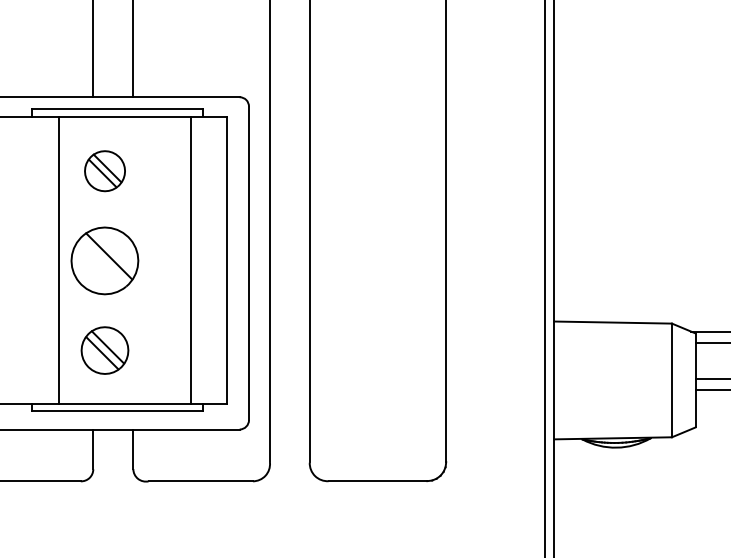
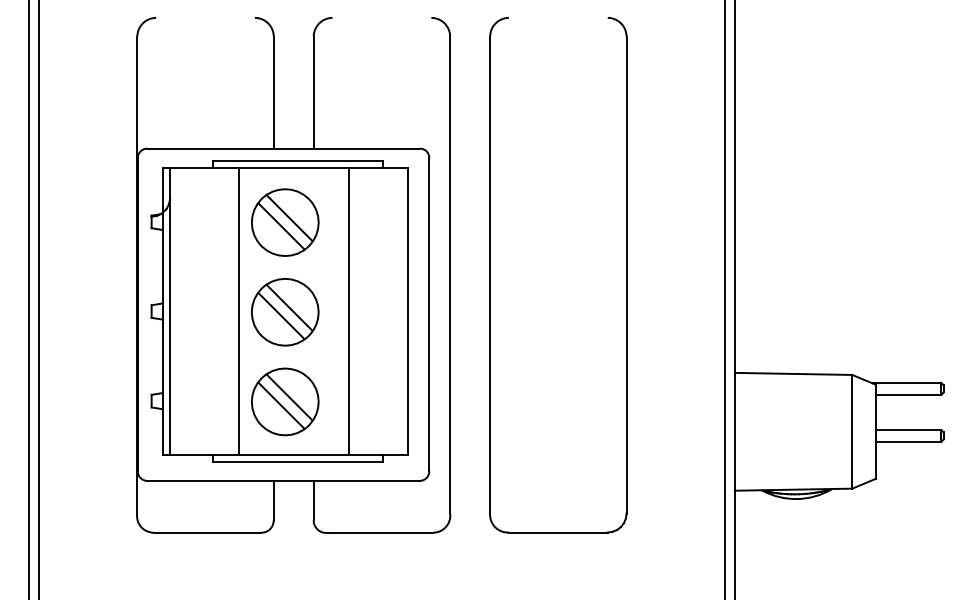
part: (105, 171) -> (285, 222), size x1.67
line: (191, 260) -> (348, 311), moved
line: (100, 264) -> (280, 315), added
part: (105, 350) -> (285, 401), size x1.43

